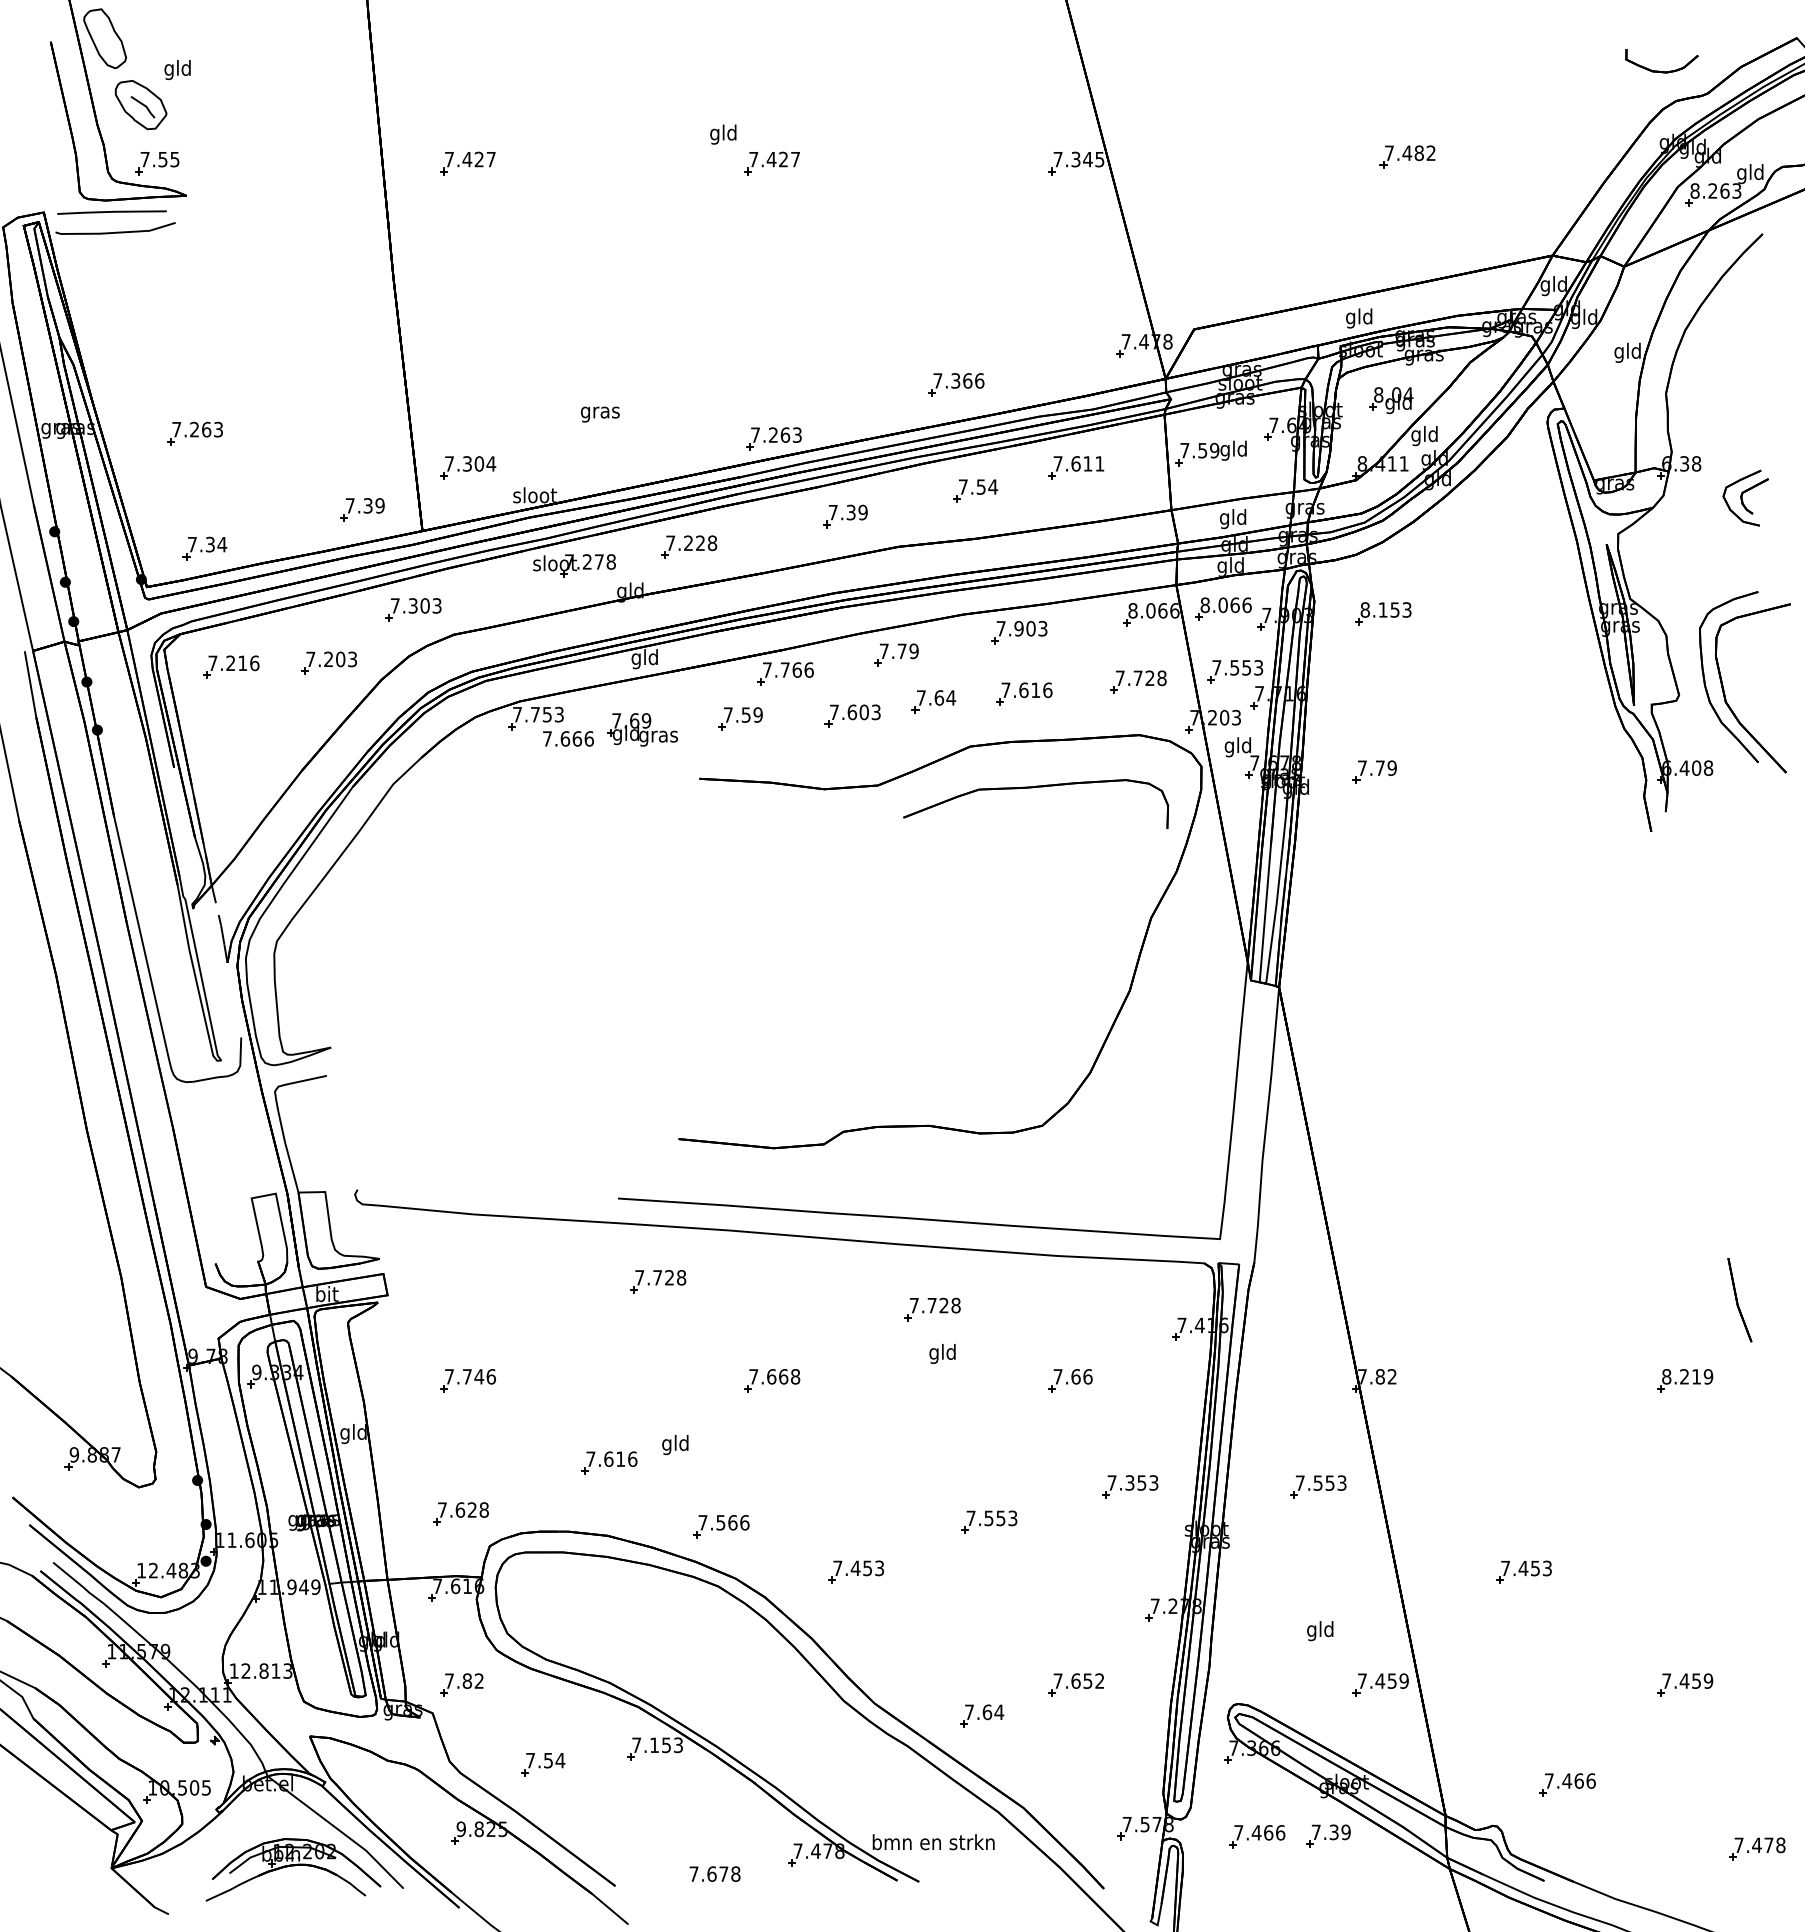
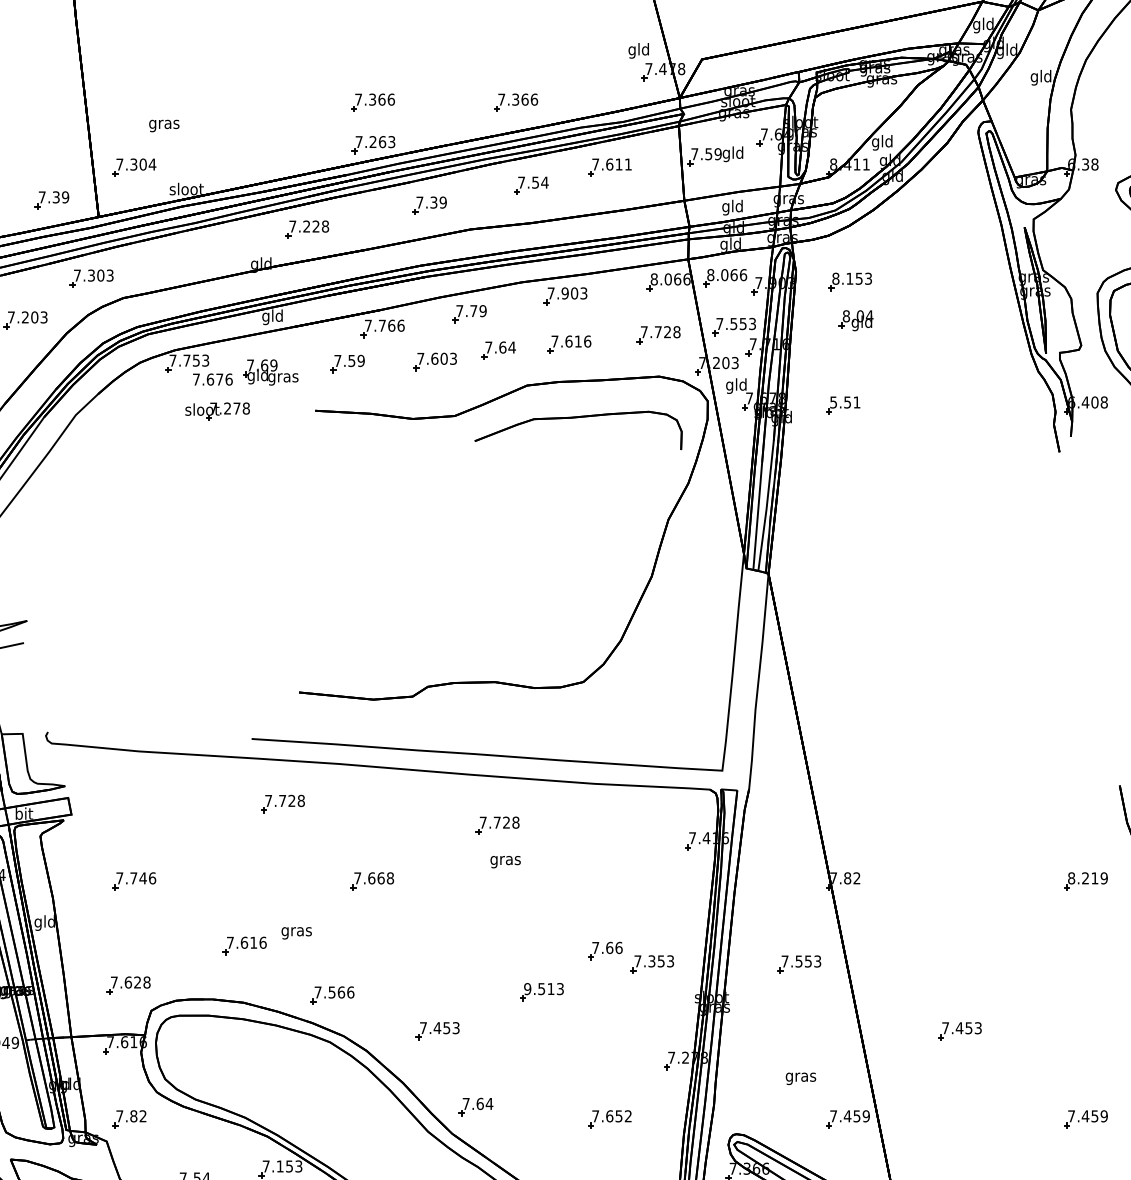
text: (1359, 318) -> (639, 50), moved
part: (773, 384) -> (373, 102), added
part: (1391, 400) -> (856, 320), moved
text: (600, 414) -> (164, 125), moved
part: (574, 565) -> (217, 411), moved
text: (577, 738) -> (219, 379), 7.666 -> 7.676
text: (1377, 768) -> (845, 402), 7.79 -> 5.51
text: (942, 1353) -> (505, 860), gld -> gras
part: (1070, 1380) -> (605, 950), moved
text: (675, 1445) -> (296, 932), gld -> gras
text: (985, 1518) -> (538, 989), 7.553 -> 9.513
text: (1320, 1631) -> (800, 1077), gld -> gras
part: (982, 1715) -> (476, 1106), moved

